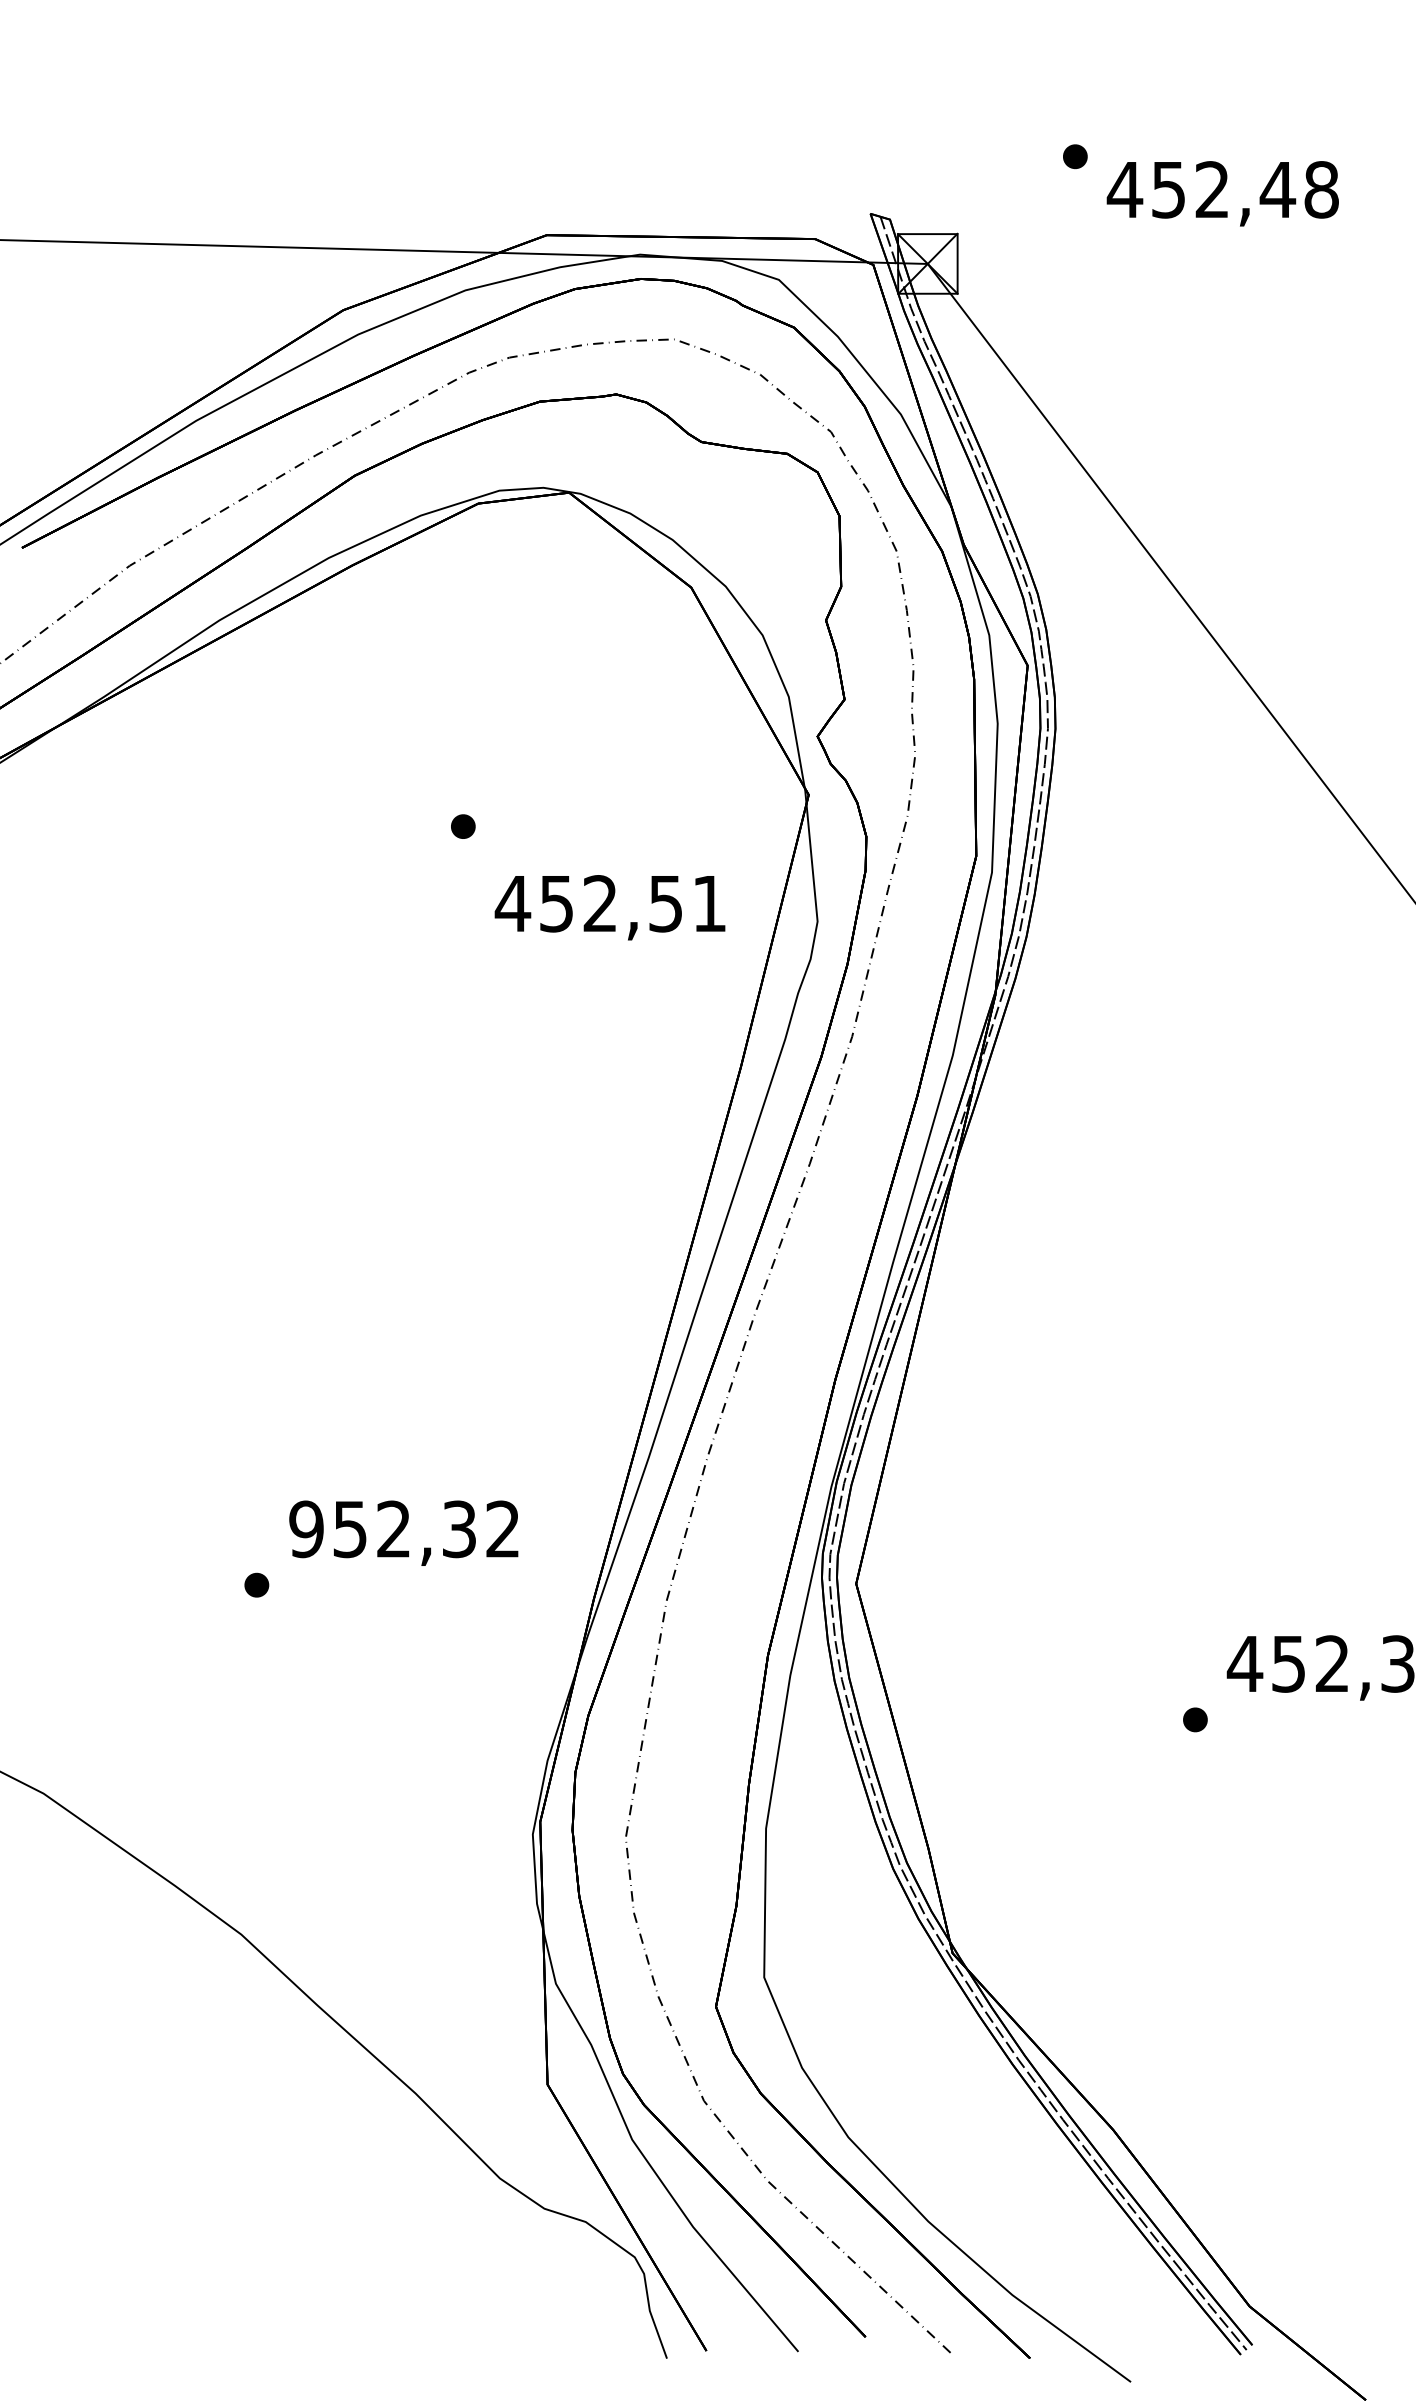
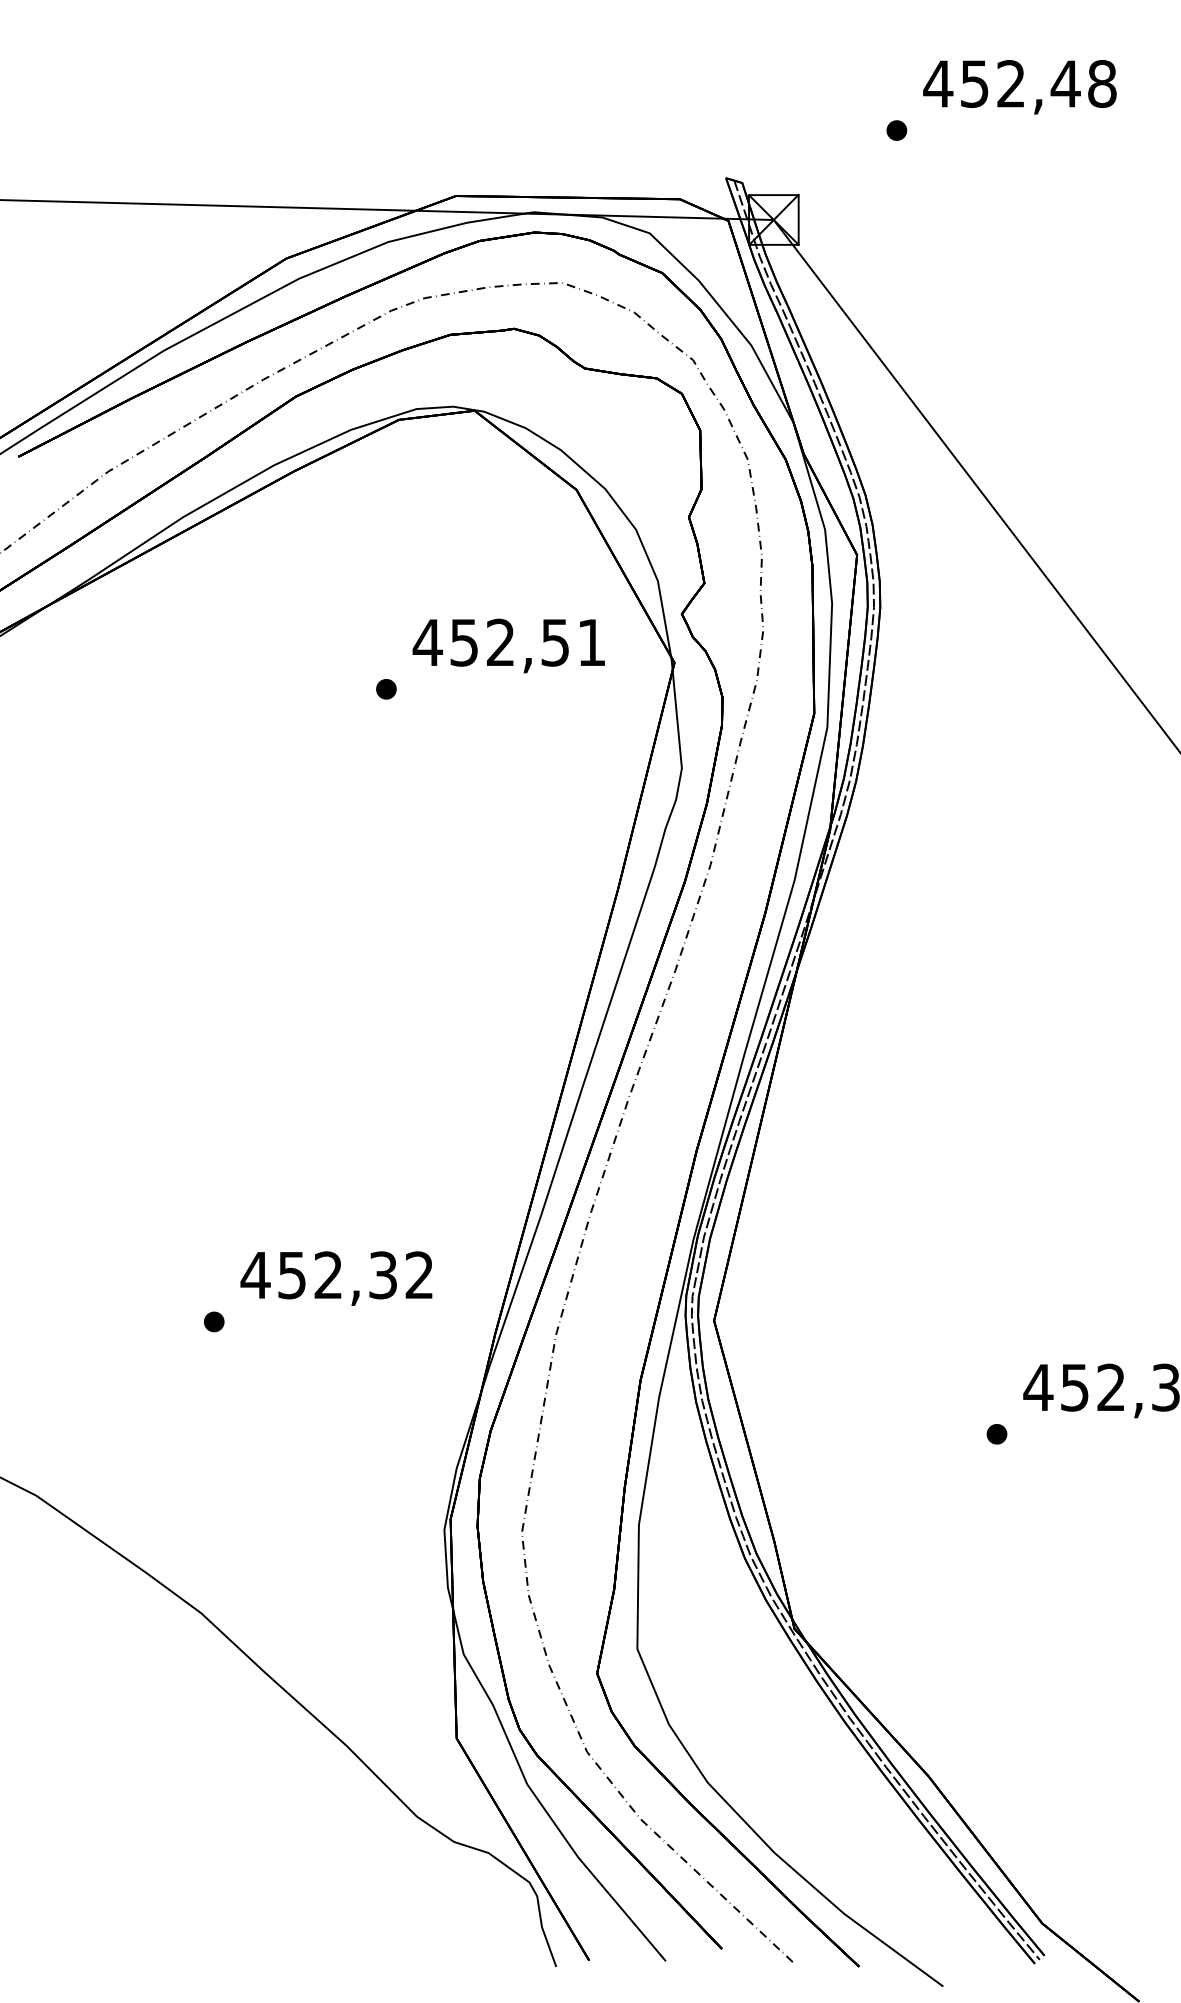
text: (1222, 193) -> (1019, 87), moved
text: (609, 907) -> (508, 645), moved
text: (306, 1529) -> (255, 1275), 952,32 -> 452,32

